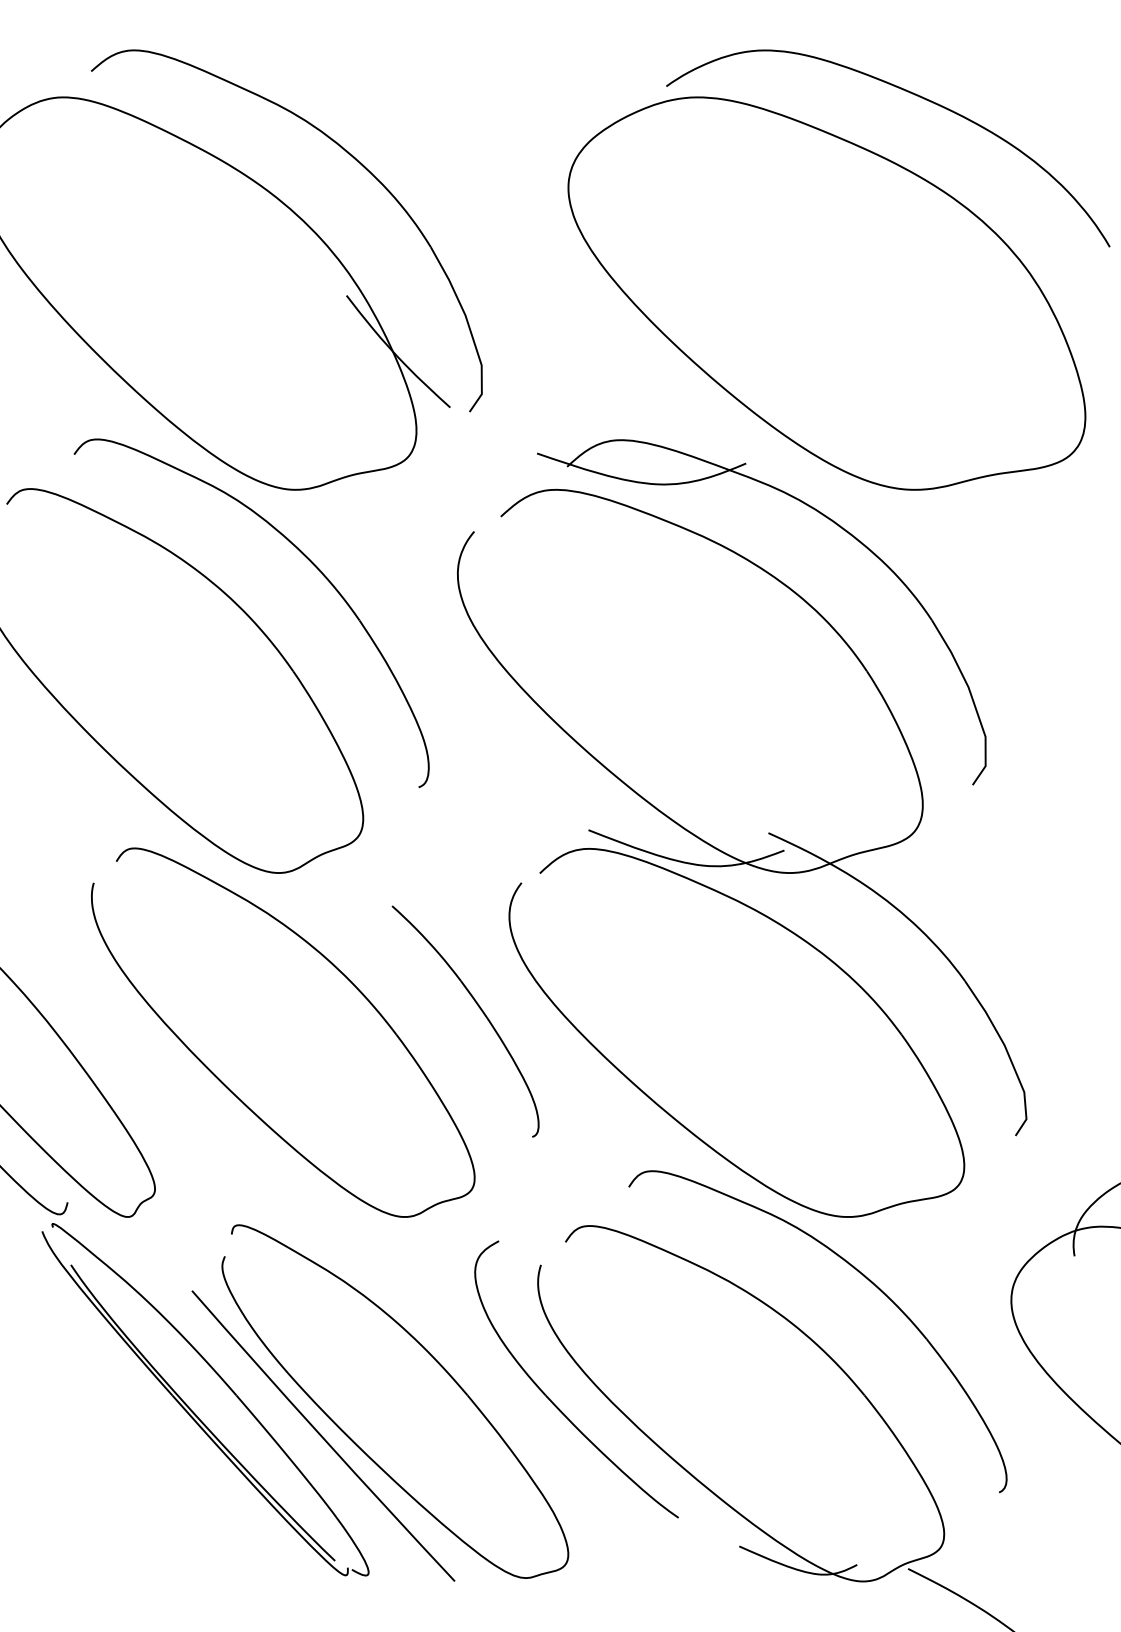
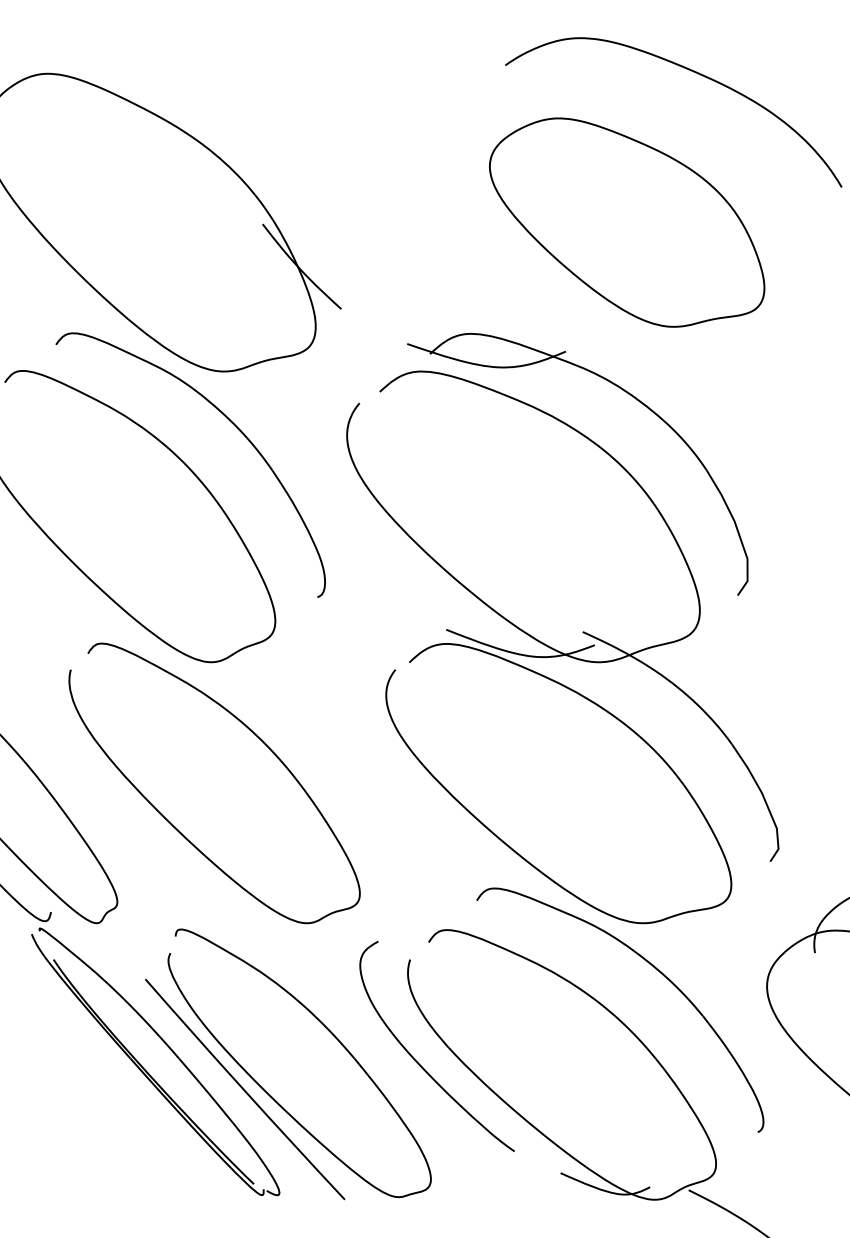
part: (348, 154) -> (264, 117), removed
part: (826, 293) -> (626, 222), size x0.7
part: (480, 1010) -> (364, 766), removed

